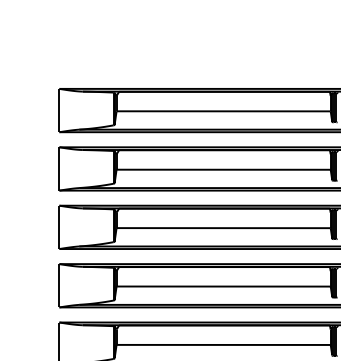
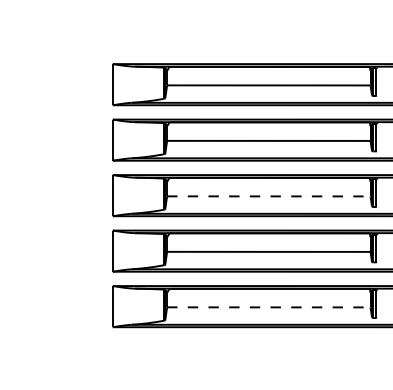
line: (223, 228) -> (268, 196), solid -> dashed
line: (223, 345) -> (268, 307), solid -> dashed

